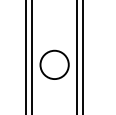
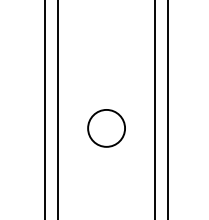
circle: (54, 64) -> (106, 127), size x0.6

